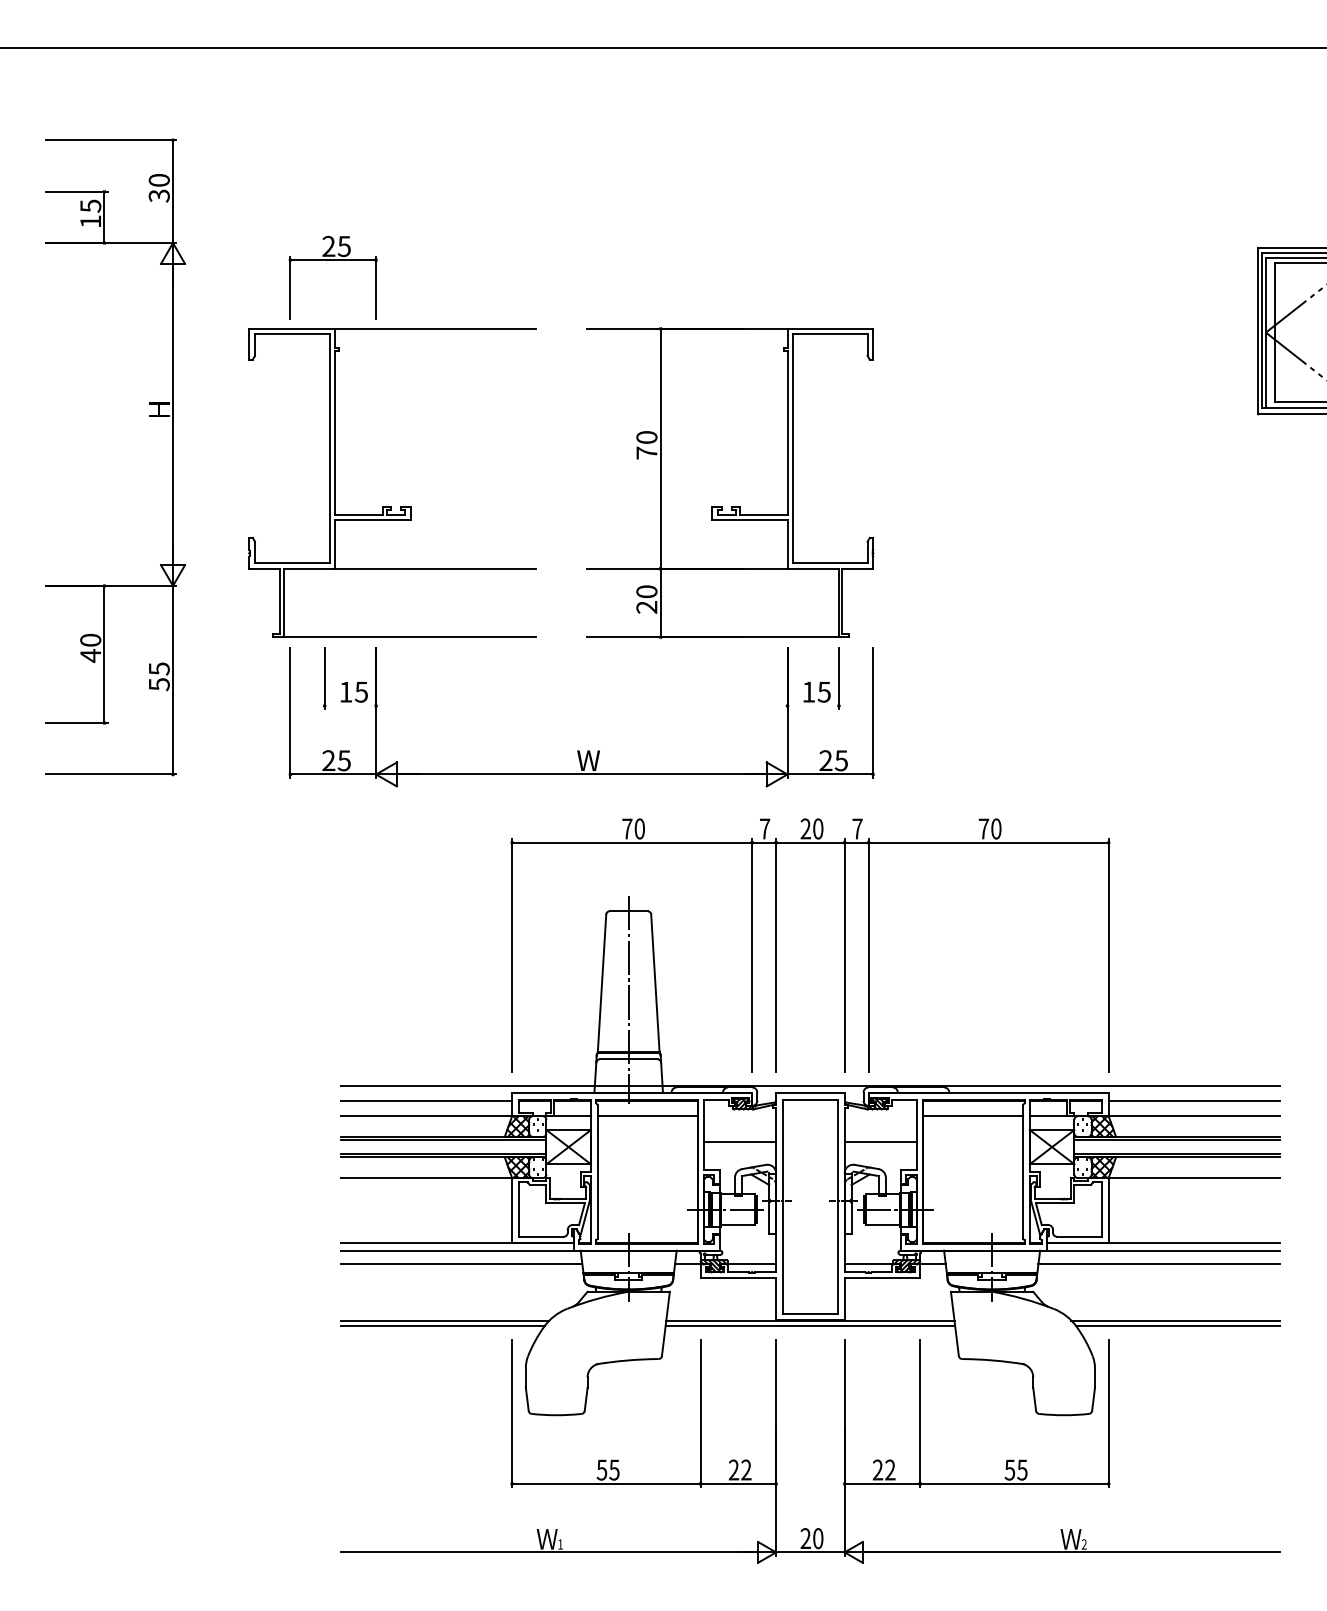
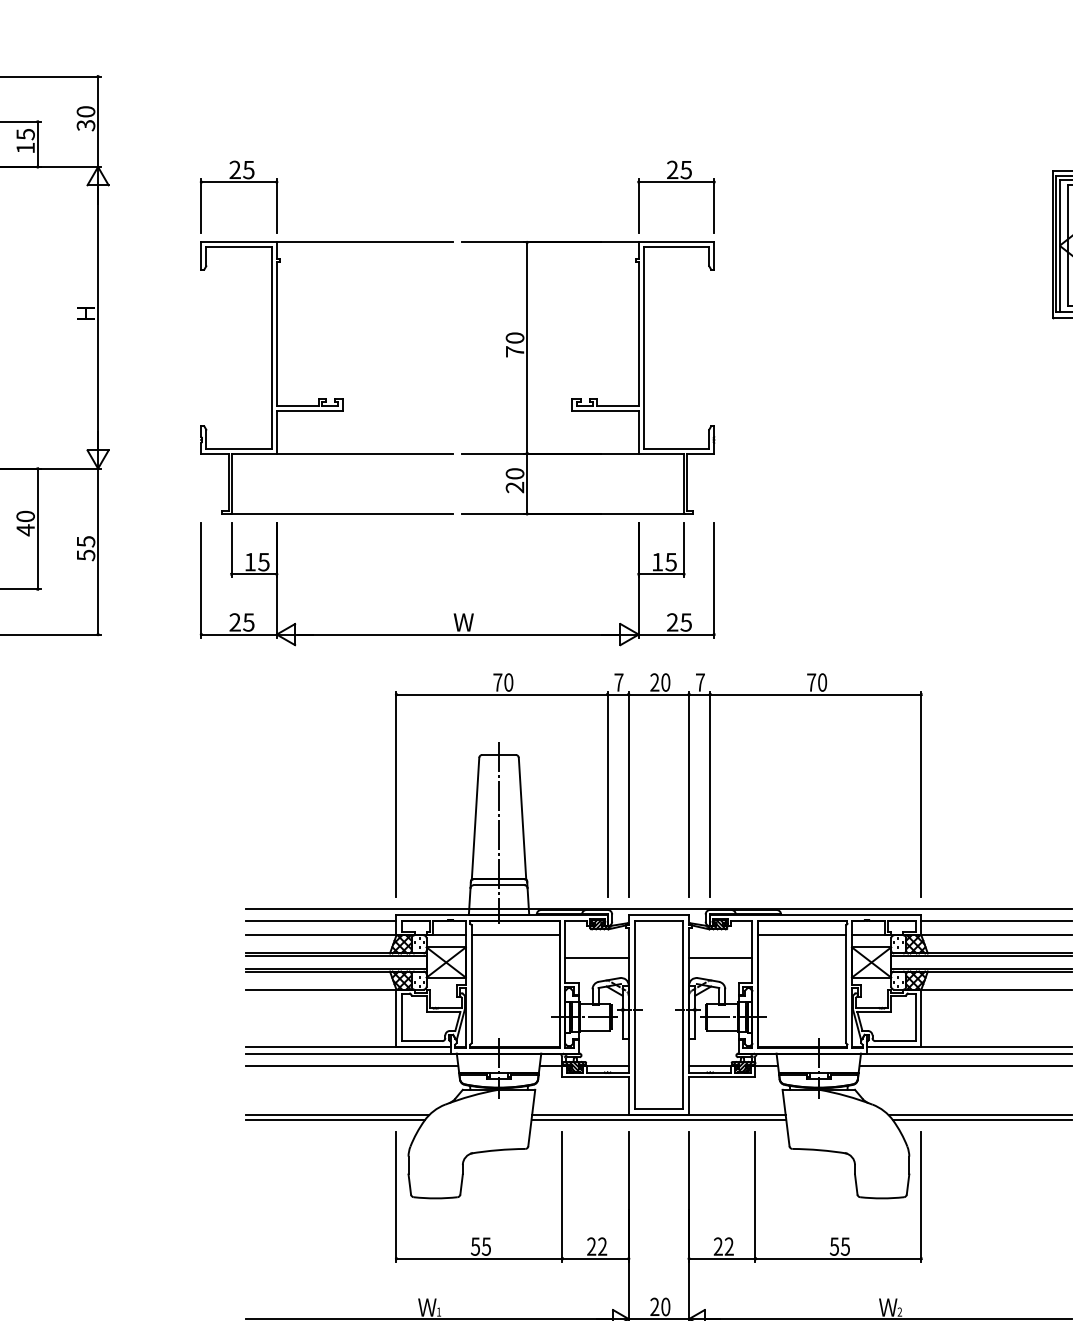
part: (829, 260) -> (675, 182), added
part: (391, 506) -> (326, 398), moved
line: (350, 705) -> (254, 573), added
line: (812, 705) -> (660, 573), added

